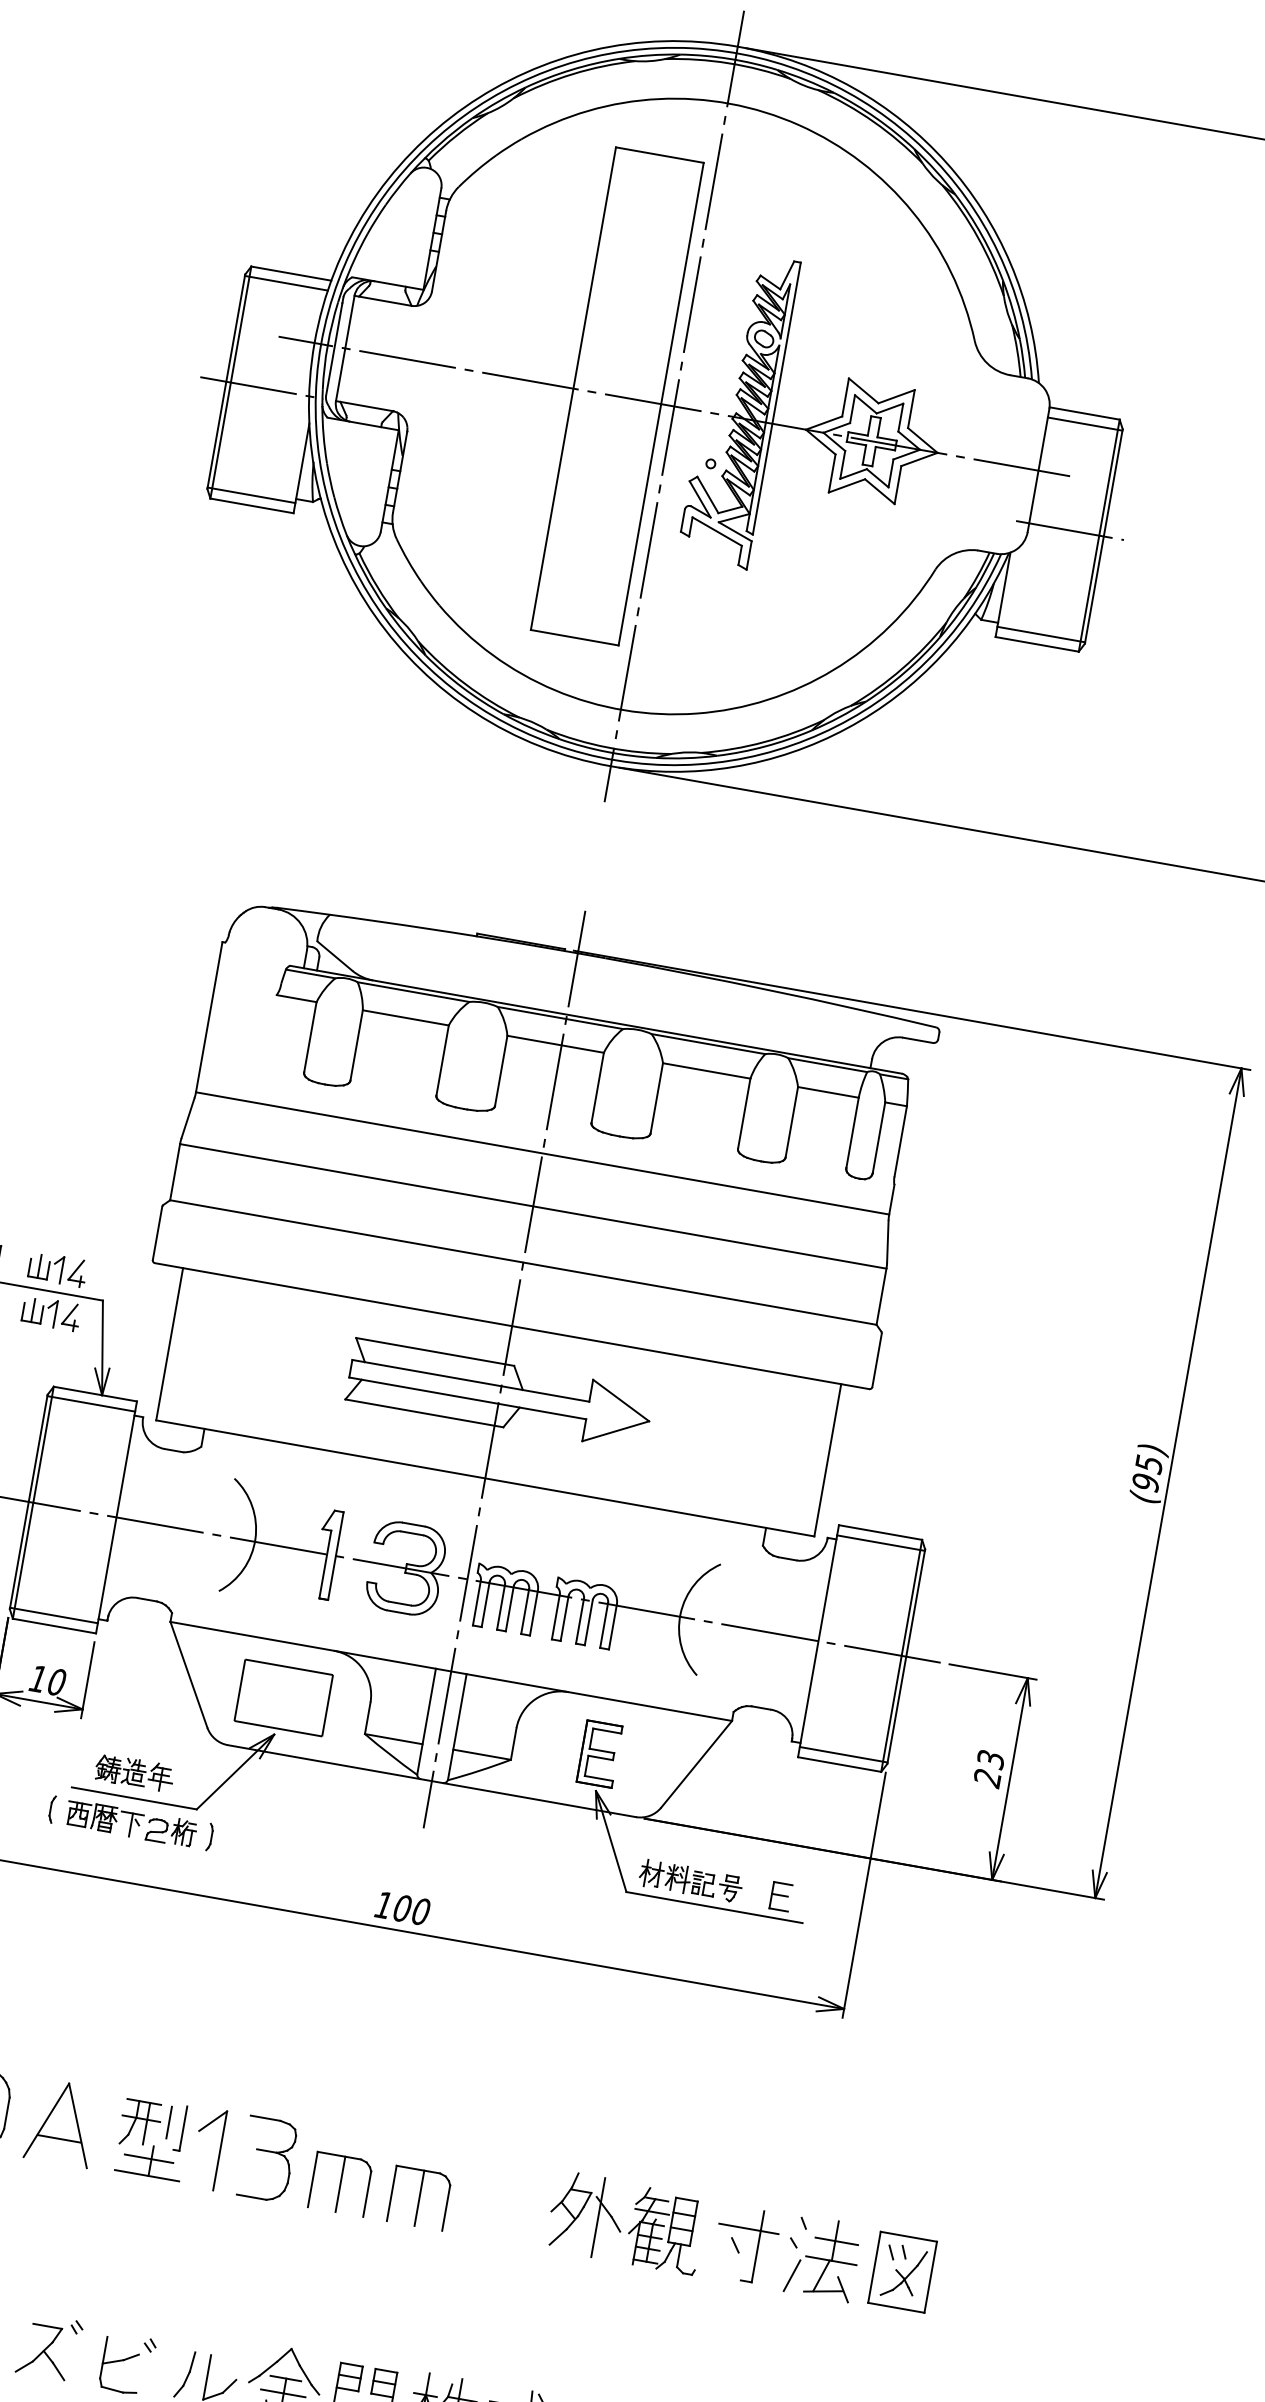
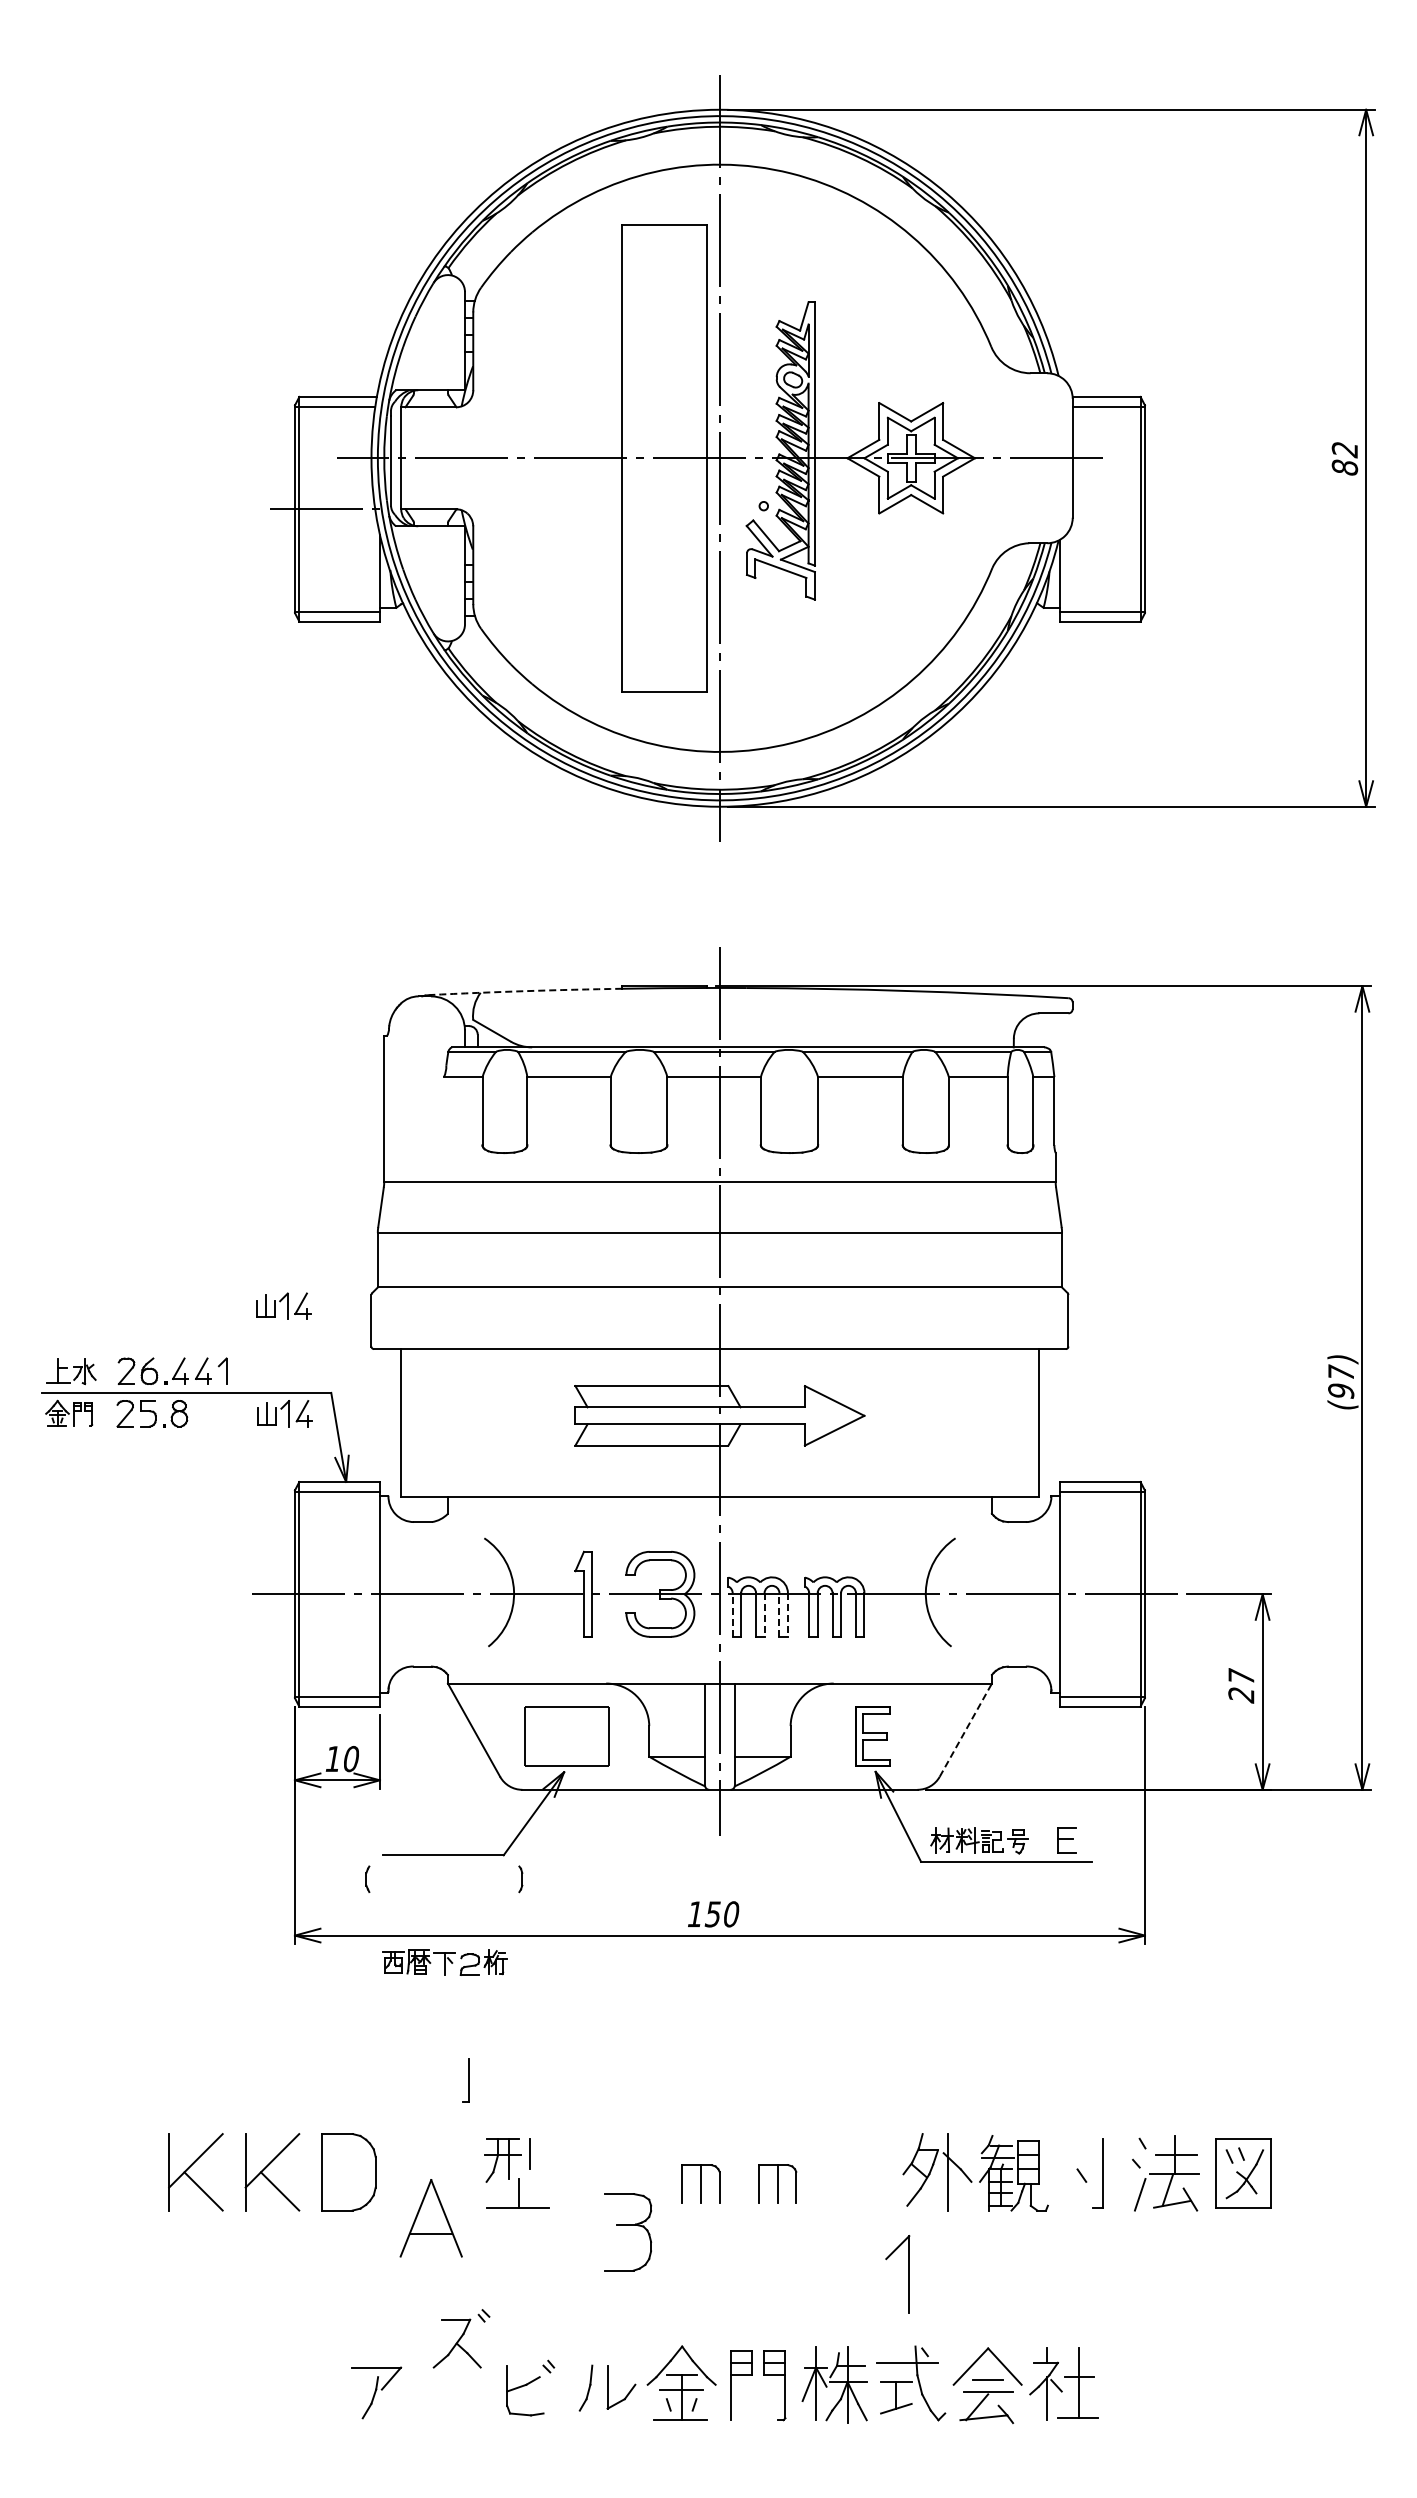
line: (1069, 530) -> (1111, 509), removed
arc: (376, 921) -> (525, 991), solid -> dashed
part: (57, 1268) -> (283, 1305), moved
text: (1149, 1463) -> (1341, 1372), 95 -> 97
line: (476, 1603) -> (732, 1615), solid -> dashed
line: (509, 1609) -> (764, 1615), solid -> dashed
line: (525, 1612) -> (779, 1615), solid -> dashed
line: (533, 1613) -> (787, 1615), solid -> dashed
text: (990, 1759) -> (1241, 1676), 23 -> 27
line: (697, 1763) -> (966, 1729), solid -> dashed
part: (133, 1771) -> (438, 1830), removed
part: (131, 1823) -> (444, 1962), moved
text: (401, 1908) -> (712, 1914), 100 -> 150
part: (61, 2123) -> (430, 2218), moved
part: (179, 2128) -> (465, 2080), moved
part: (219, 2150) -> (908, 2274), moved
part: (269, 2152) -> (628, 2225), moved
line: (148, 2158) -> (516, 2191), removed
part: (340, 2184) -> (700, 2183), size x0.7
part: (419, 2198) -> (777, 2183), size x0.7
line: (748, 2228) -> (1091, 2157), removed
part: (49, 2346) -> (461, 2338), moved

